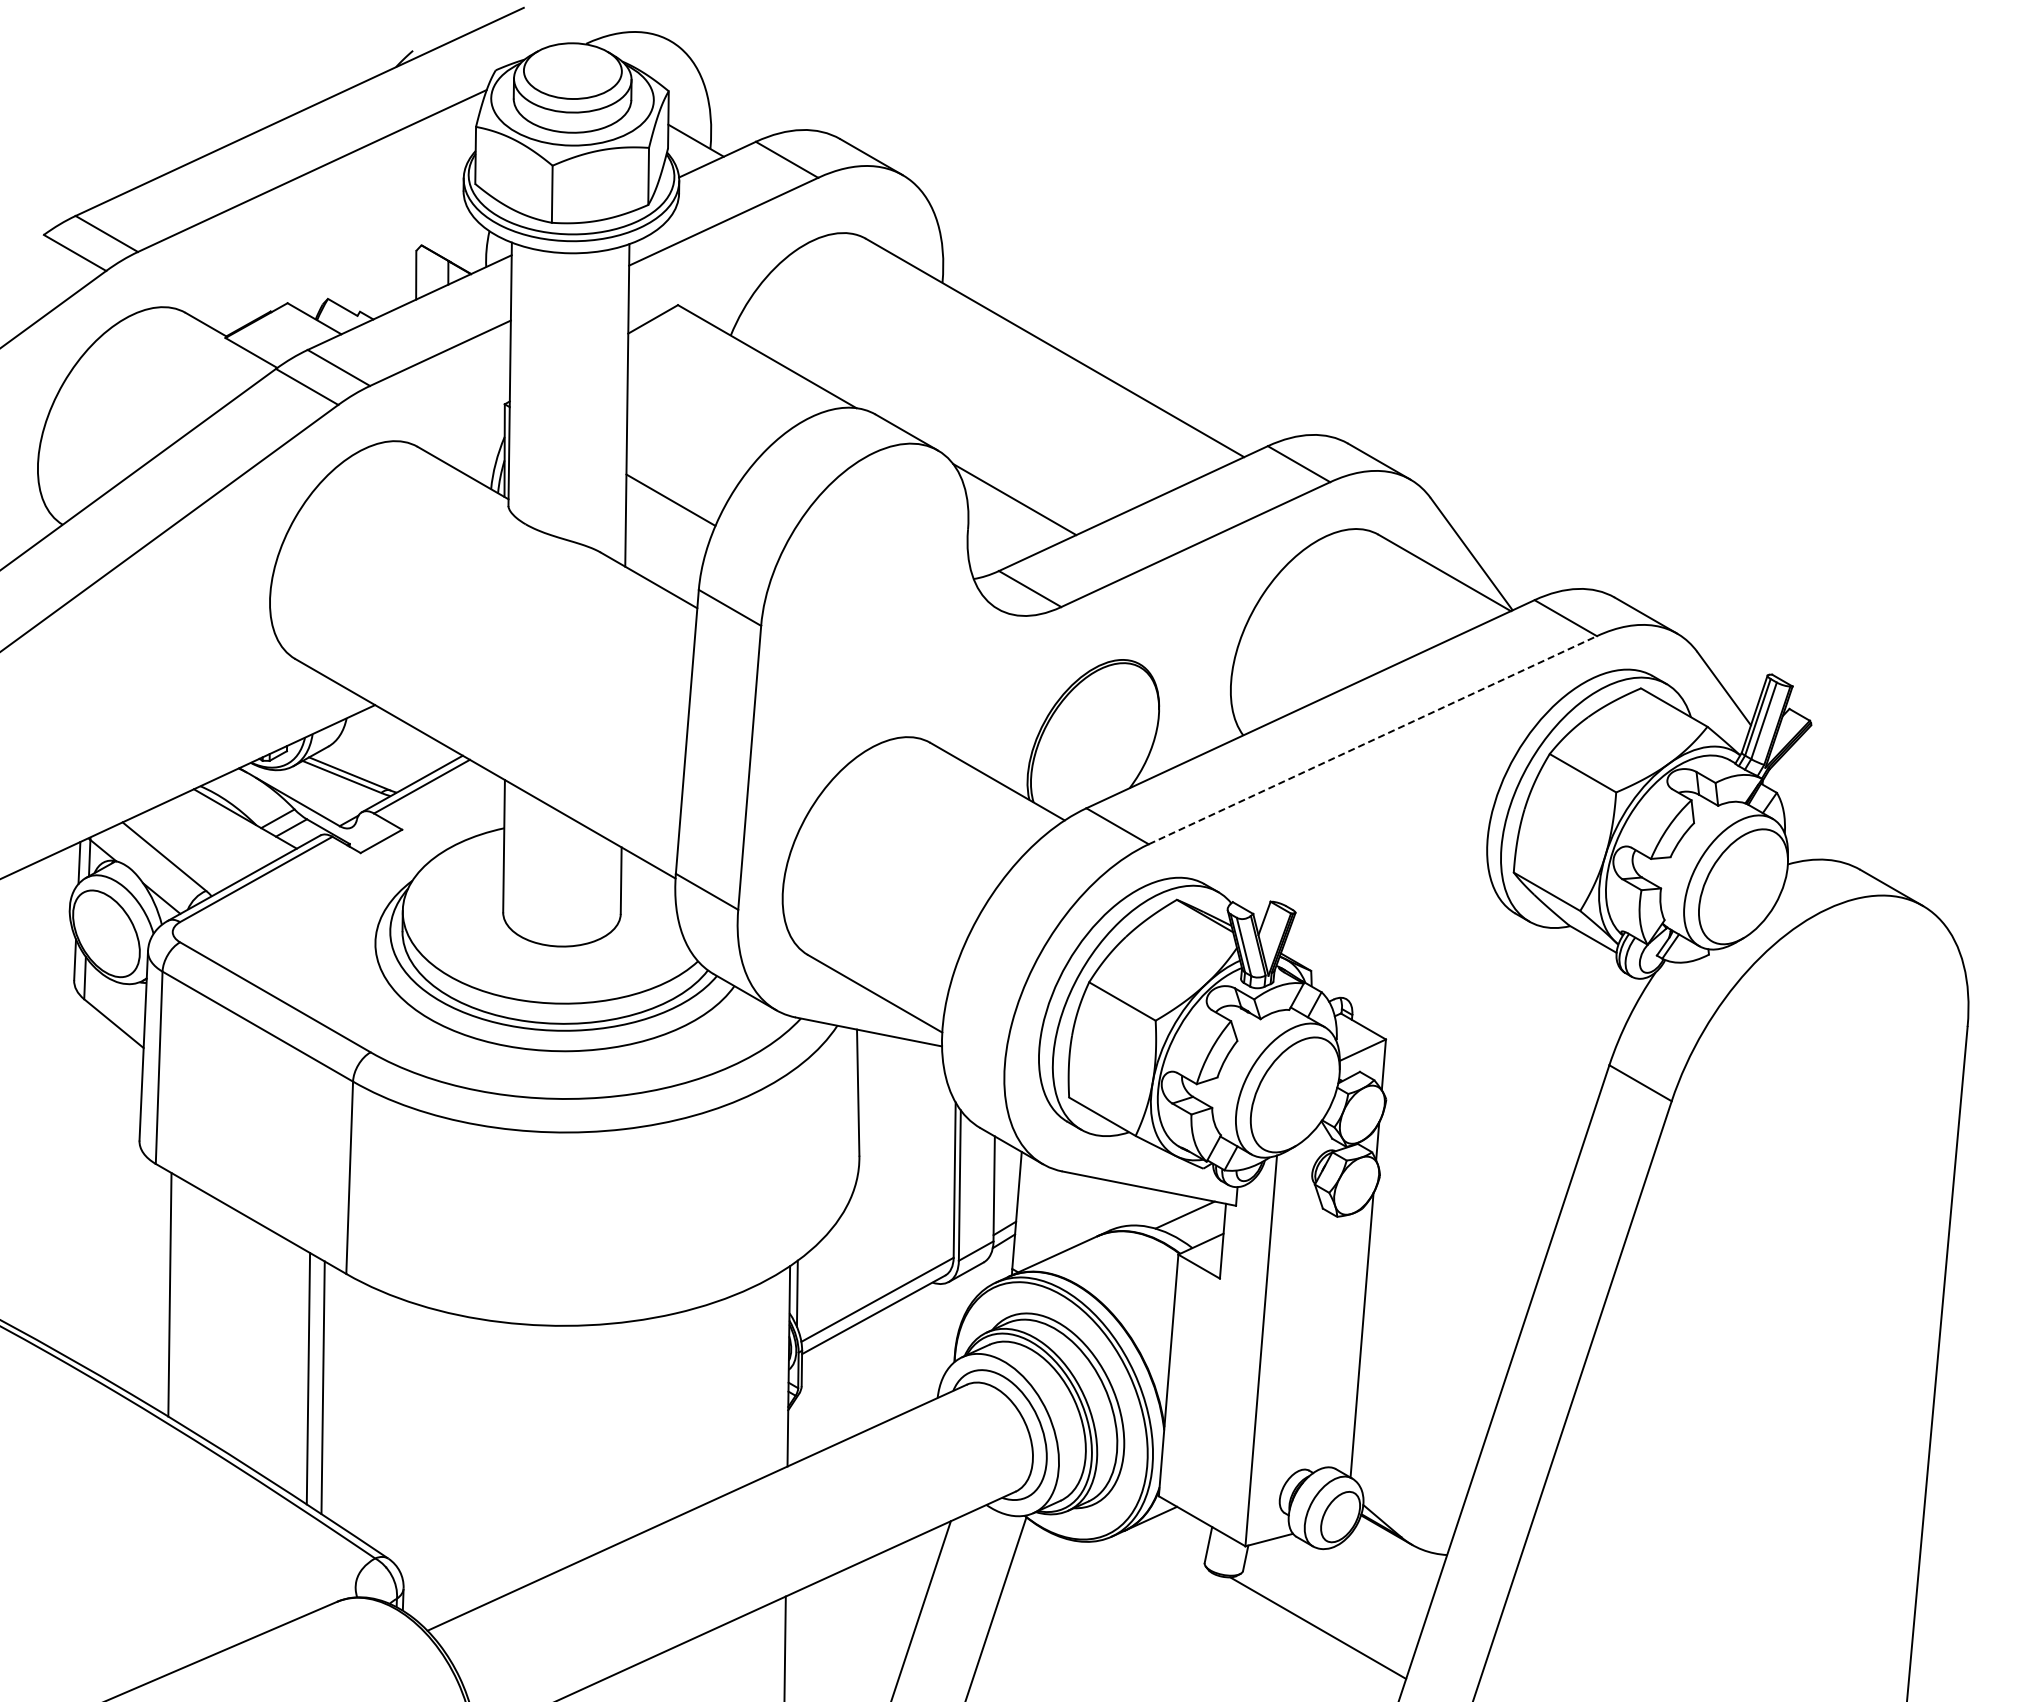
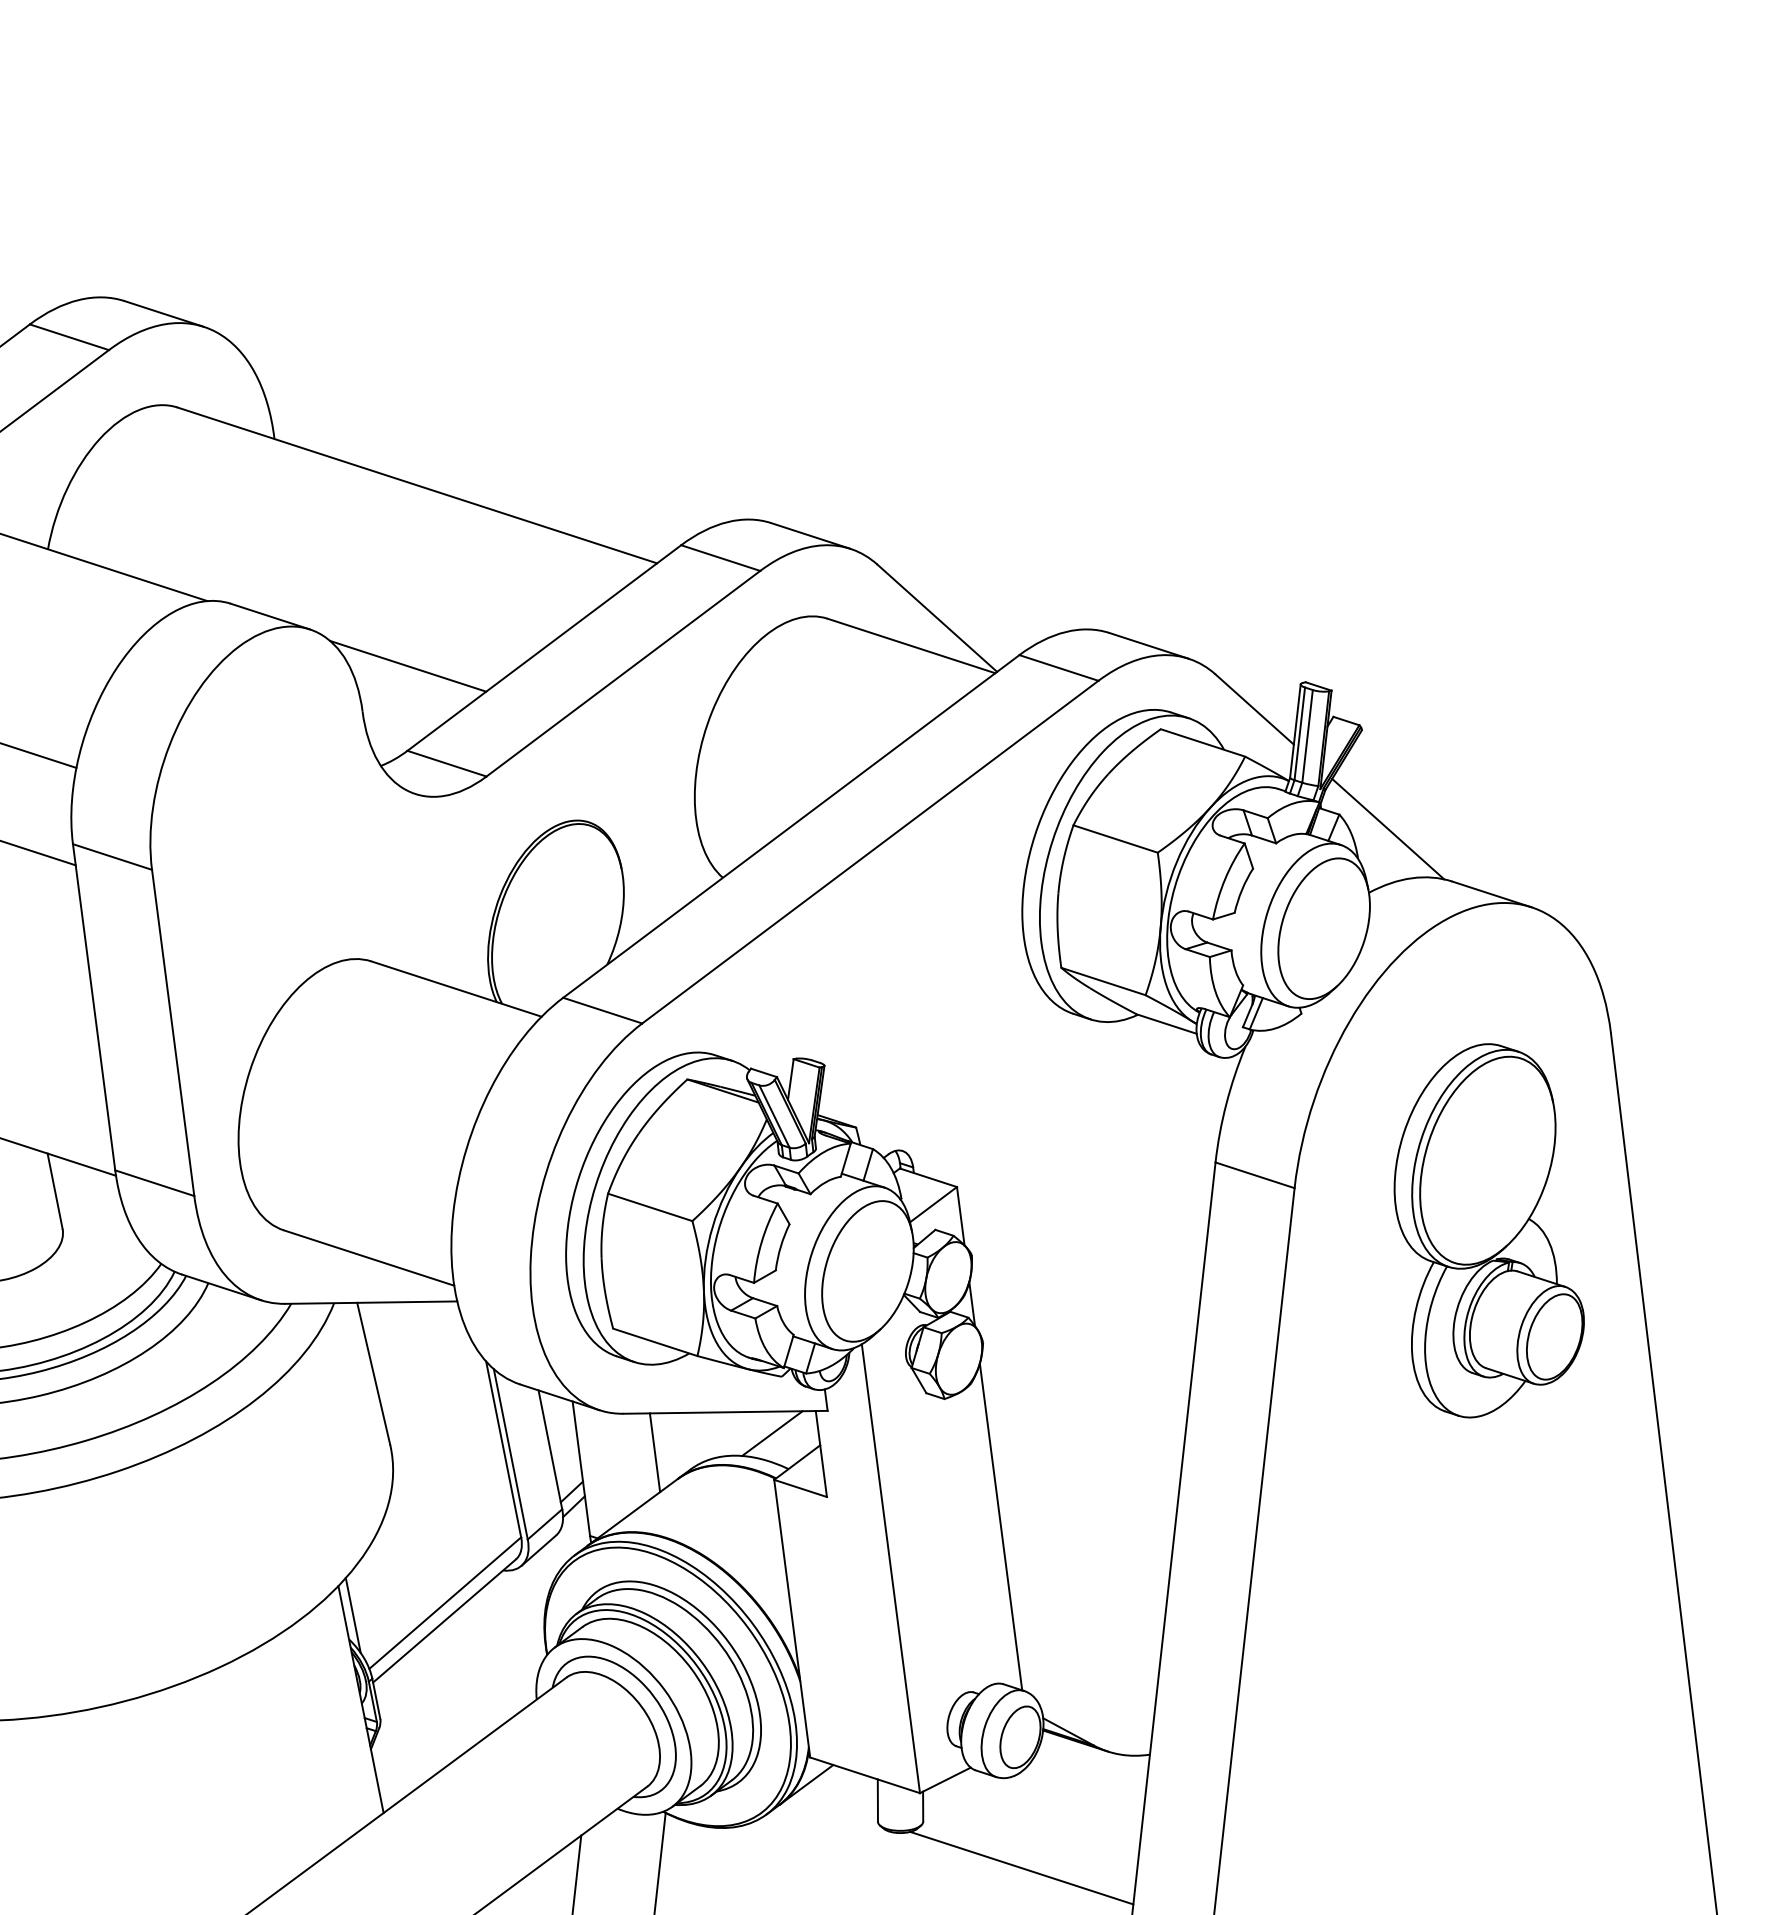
line: (1373, 740) -> (871, 852), dashed -> solid
line: (1815, 813) -> (1387, 828), added
part: (1823, 1170) -> (1482, 1229), added
line: (1082, 1209) -> (655, 1451), added

